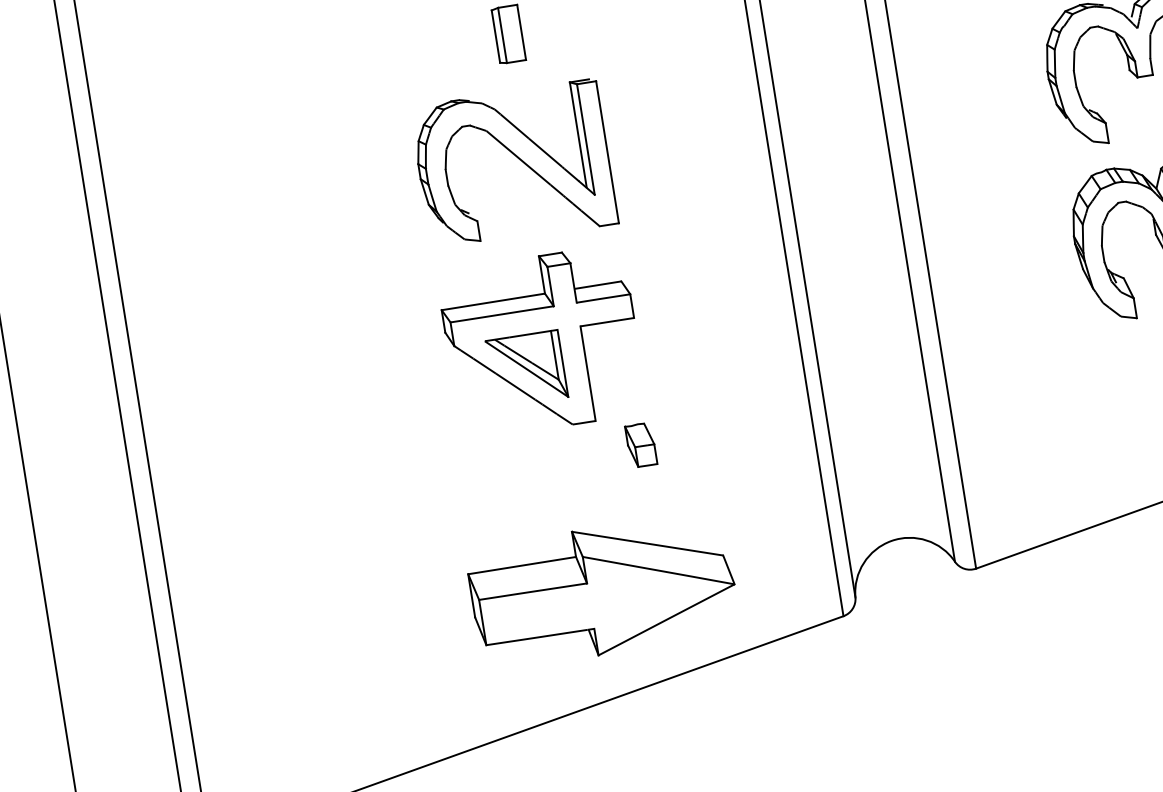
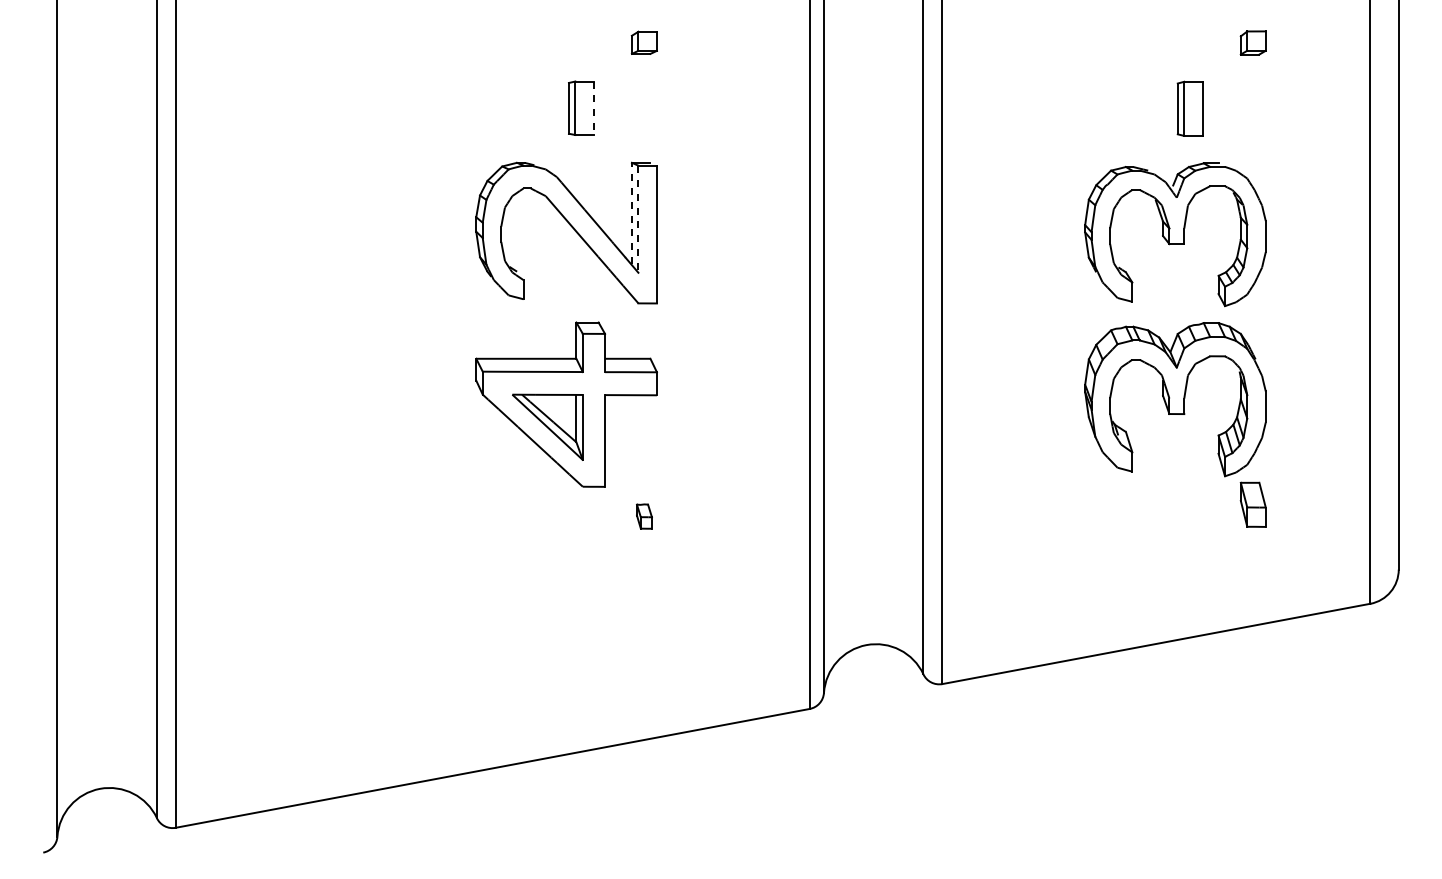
line: (521, 32) -> (593, 108), solid -> dashed
line: (577, 134) -> (631, 213), solid -> dashed
line: (586, 139) -> (638, 219), solid -> dashed
part: (641, 445) -> (644, 516), size x0.6
part: (603, 590) -> (586, 648), removed

